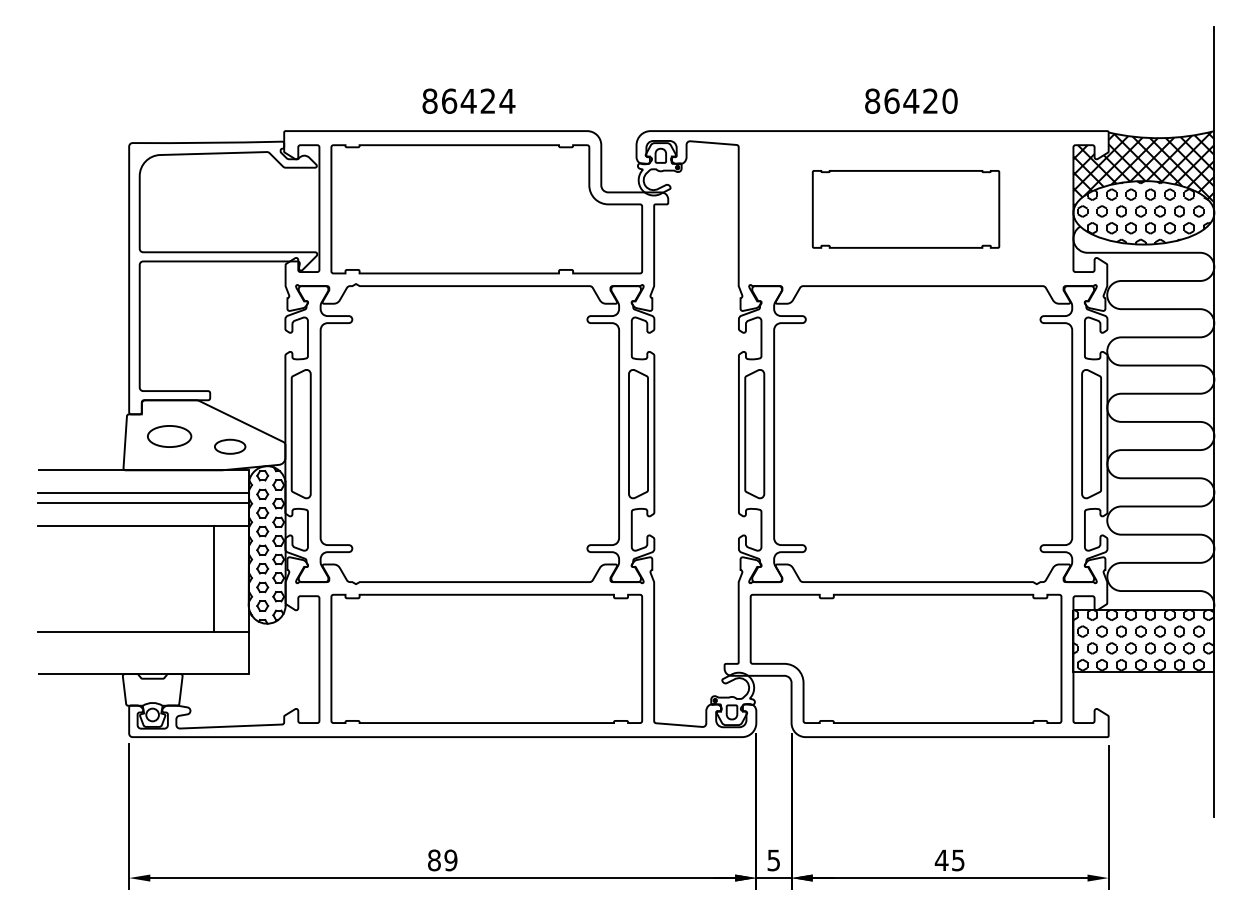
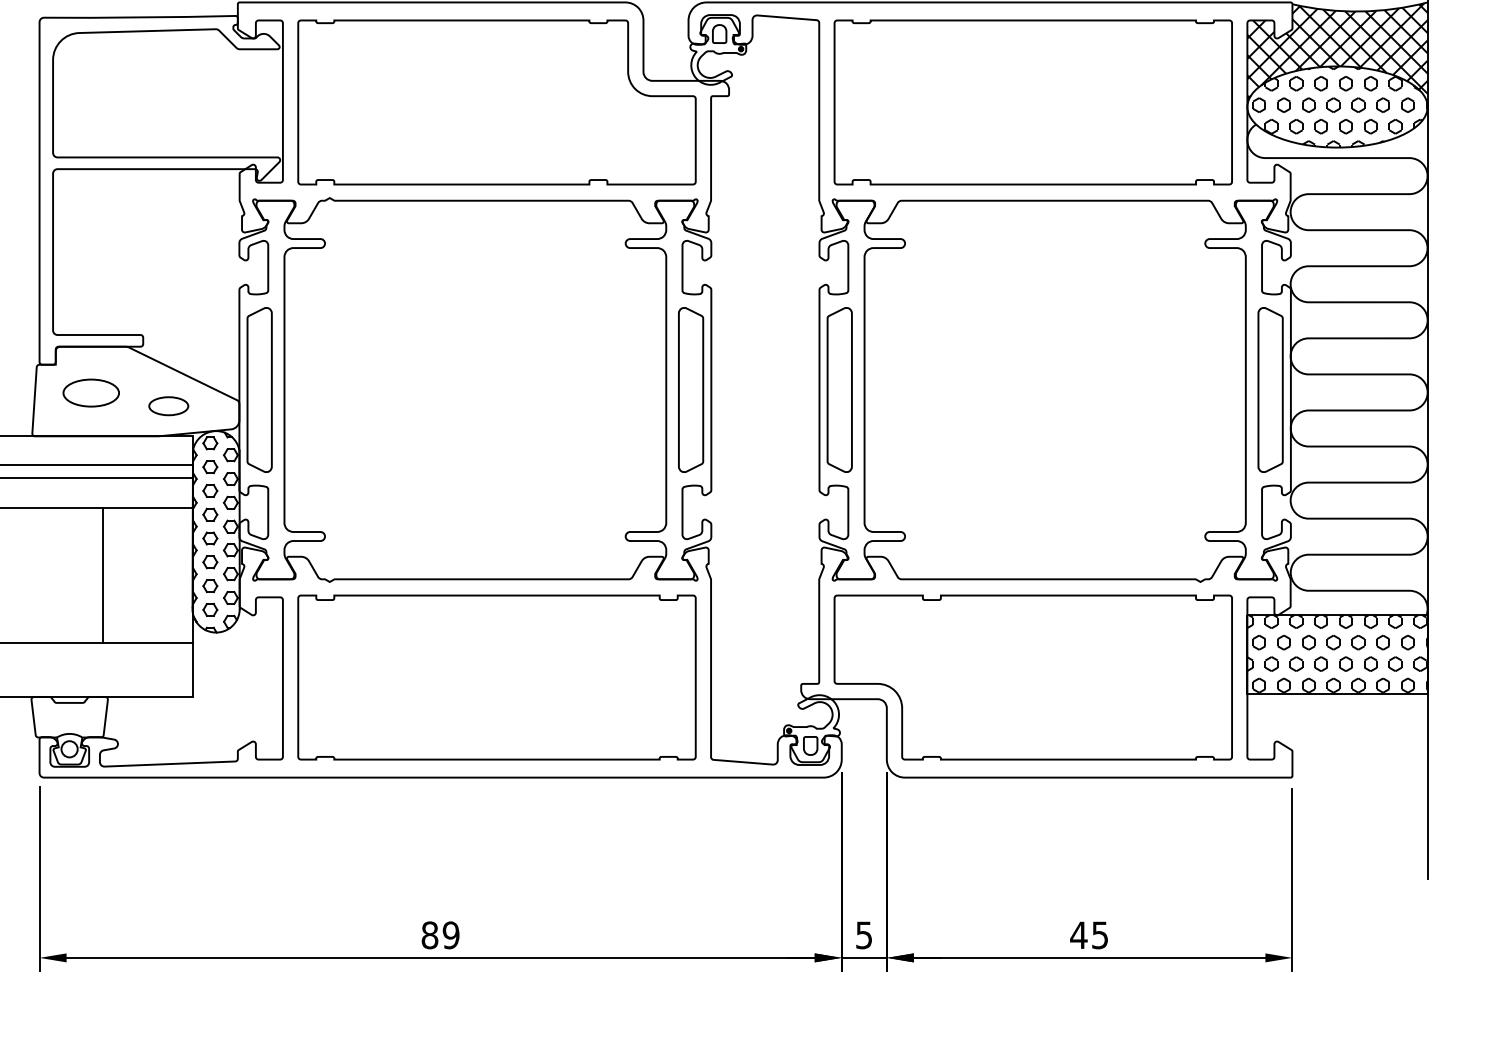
part: (905, 209) -> (1032, 102), size x1.67
line: (214, 578) -> (102, 574), moved

